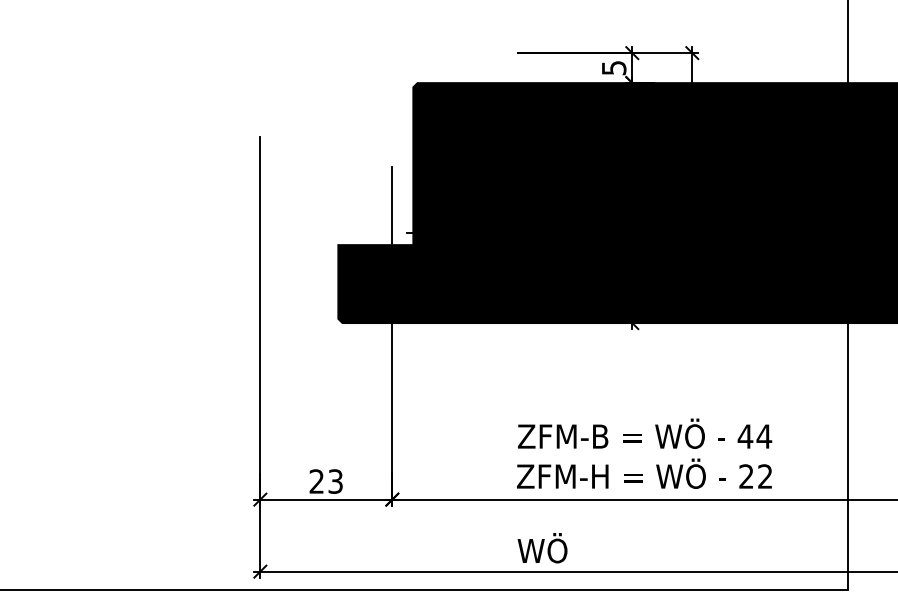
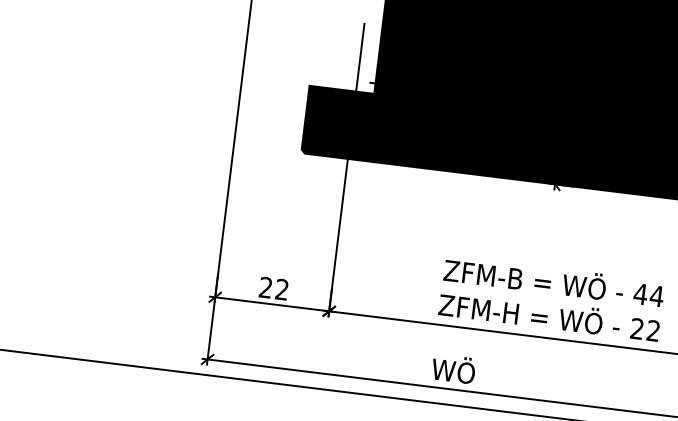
text: (335, 481) -> (282, 289), 23 -> 22

